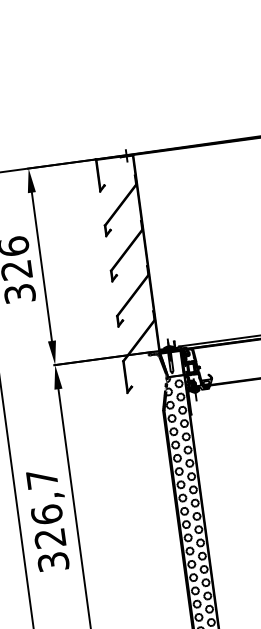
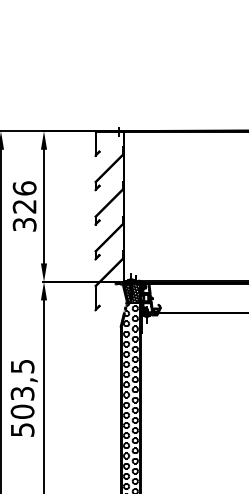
hatch: (171, 364) -> (131, 293), added
text: (47, 520) -> (22, 398), 326,7 -> 503,5

